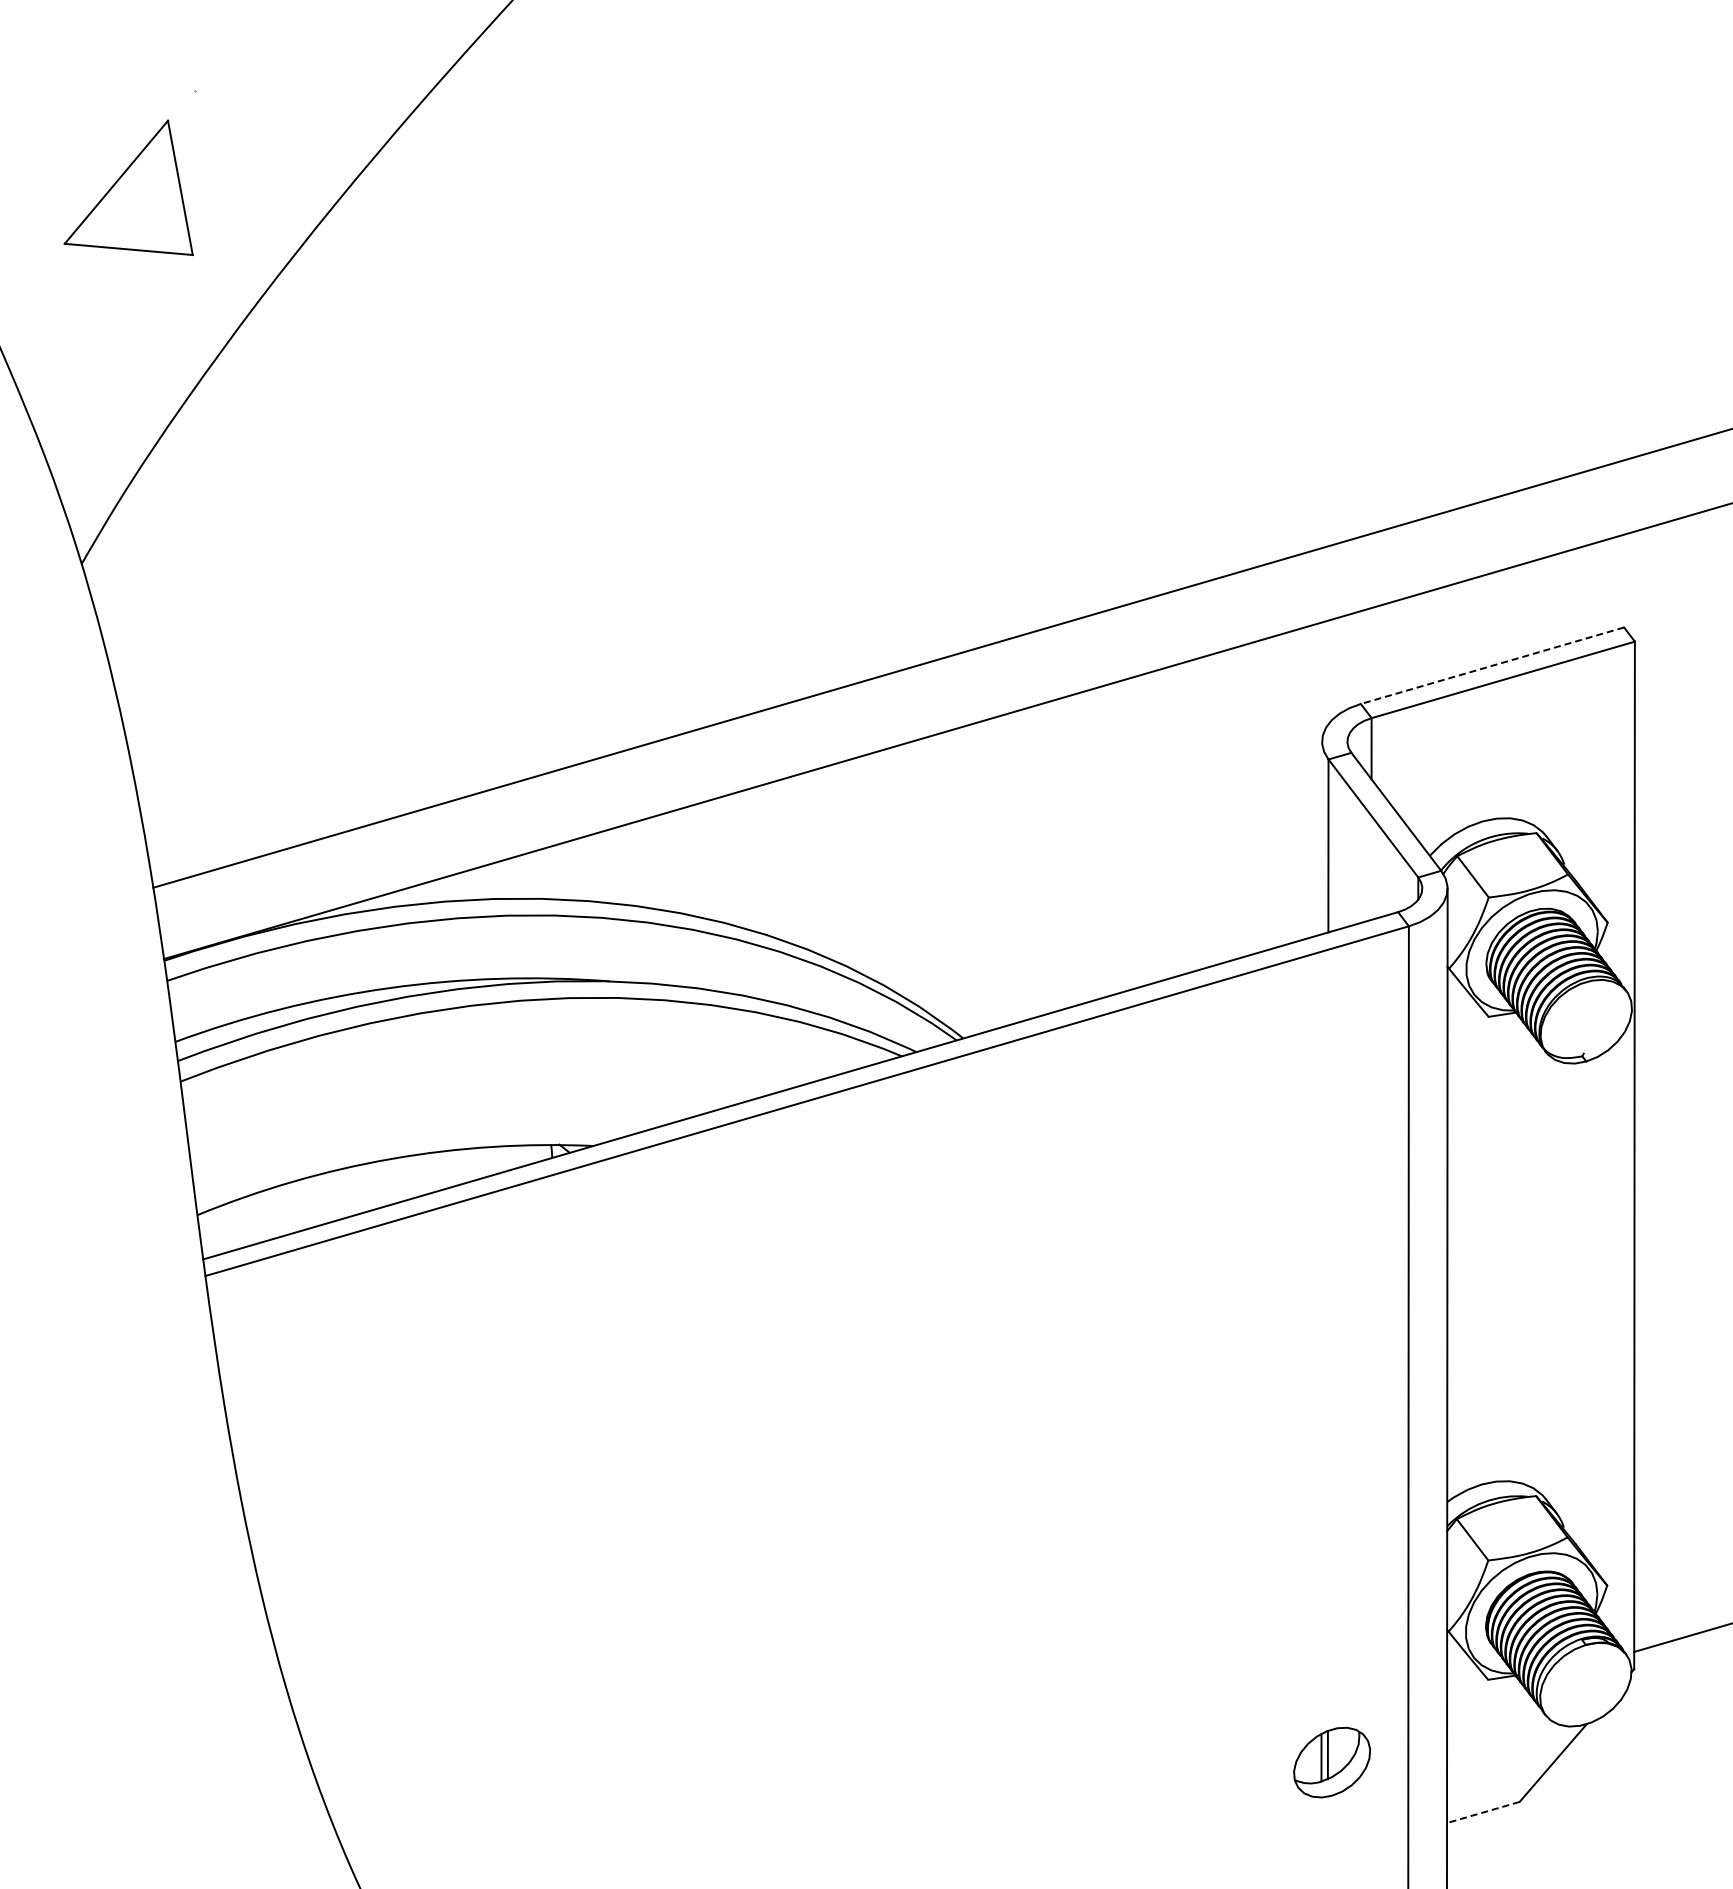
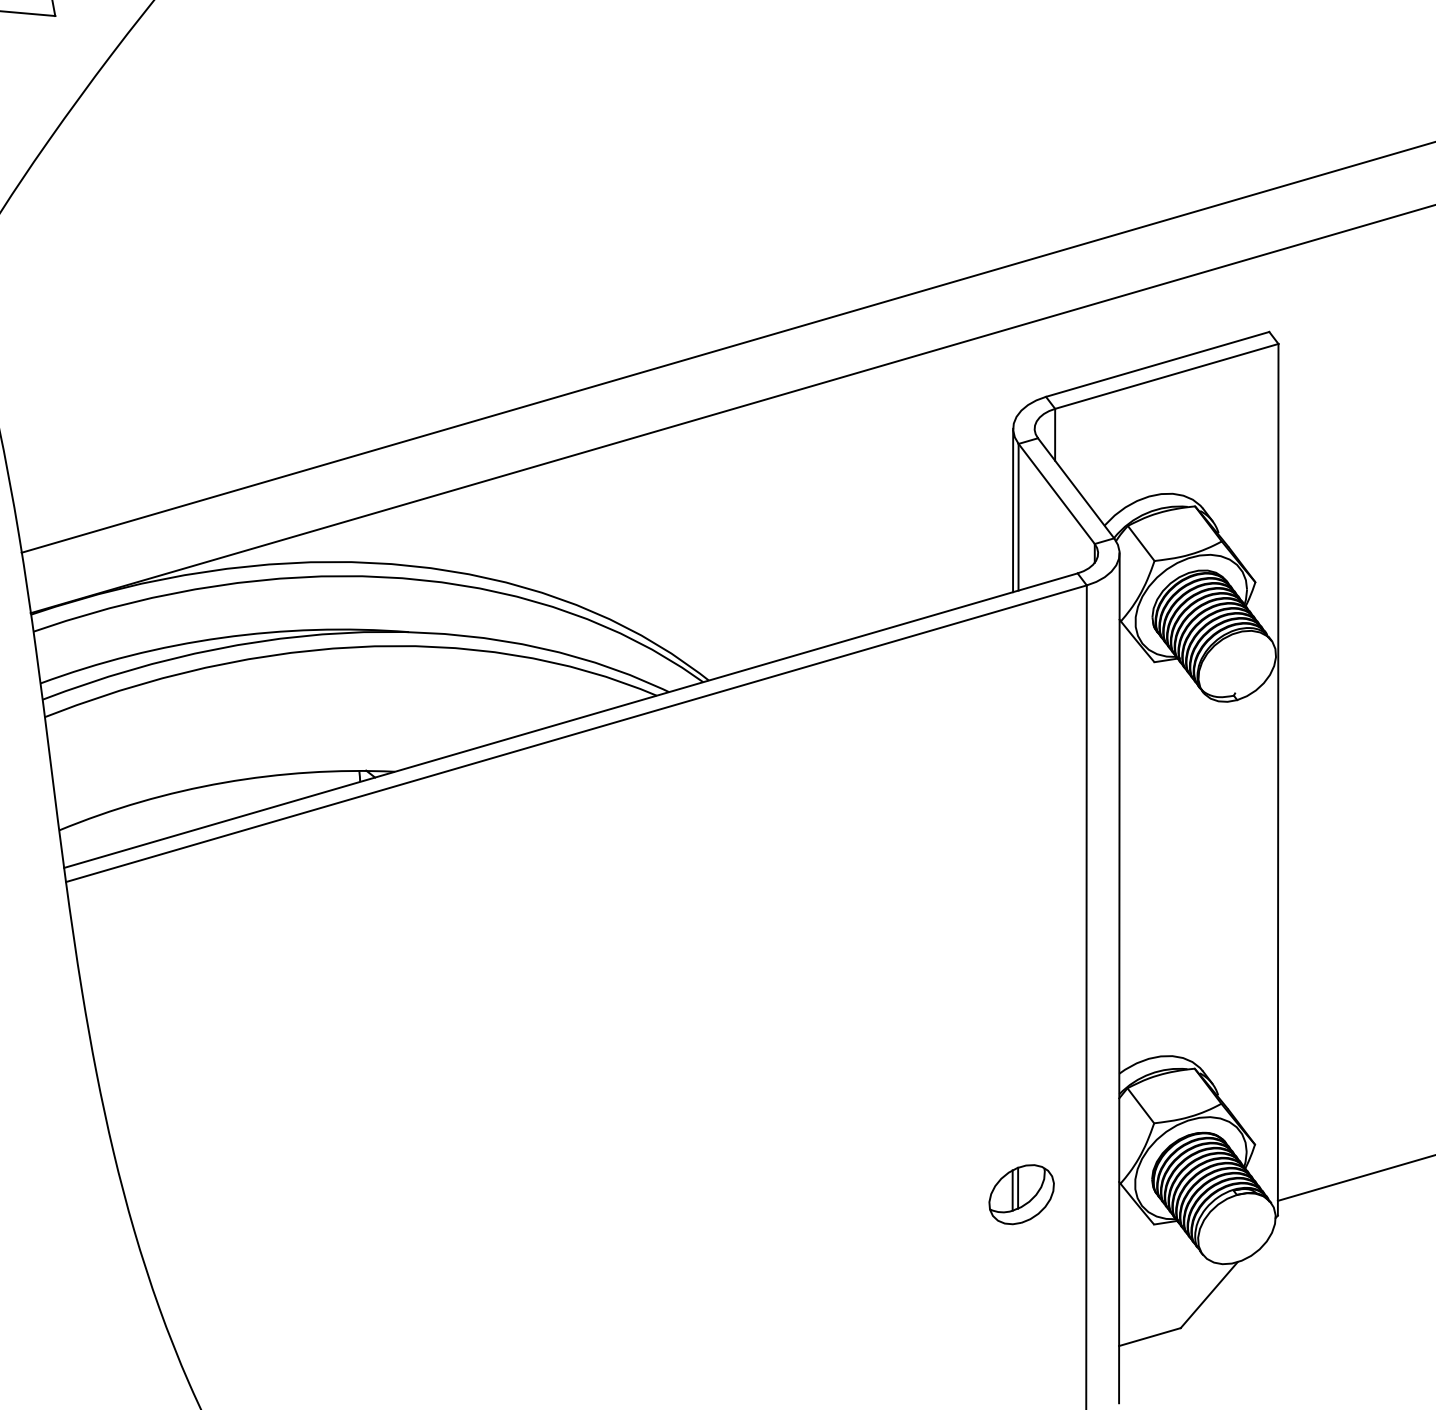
line: (1491, 665) -> (1156, 364), dashed -> solid
line: (1321, 837) -> (1012, 510), added
part: (1332, 1762) -> (1021, 1194), moved
line: (1483, 1812) -> (1150, 1337), dashed -> solid

